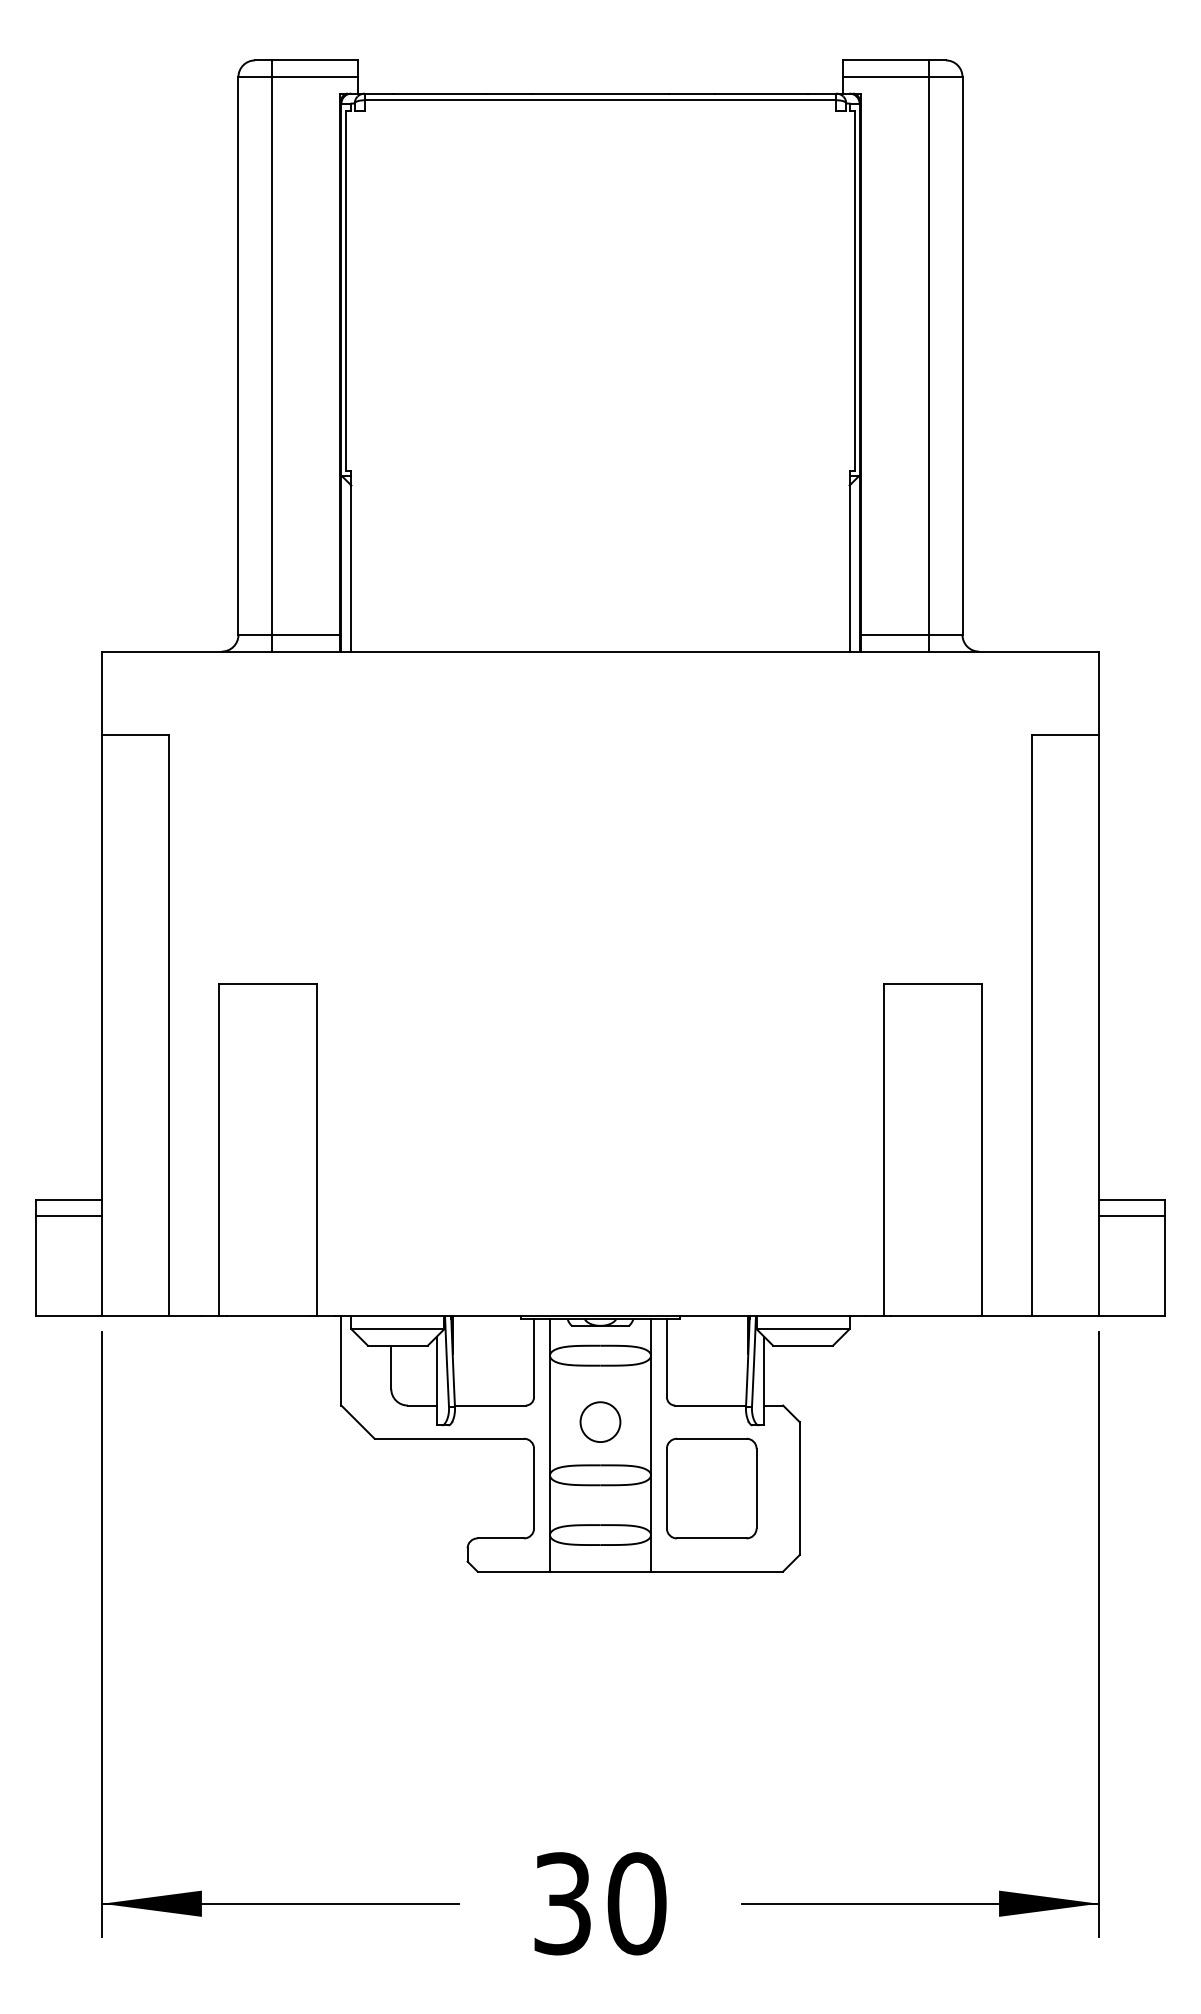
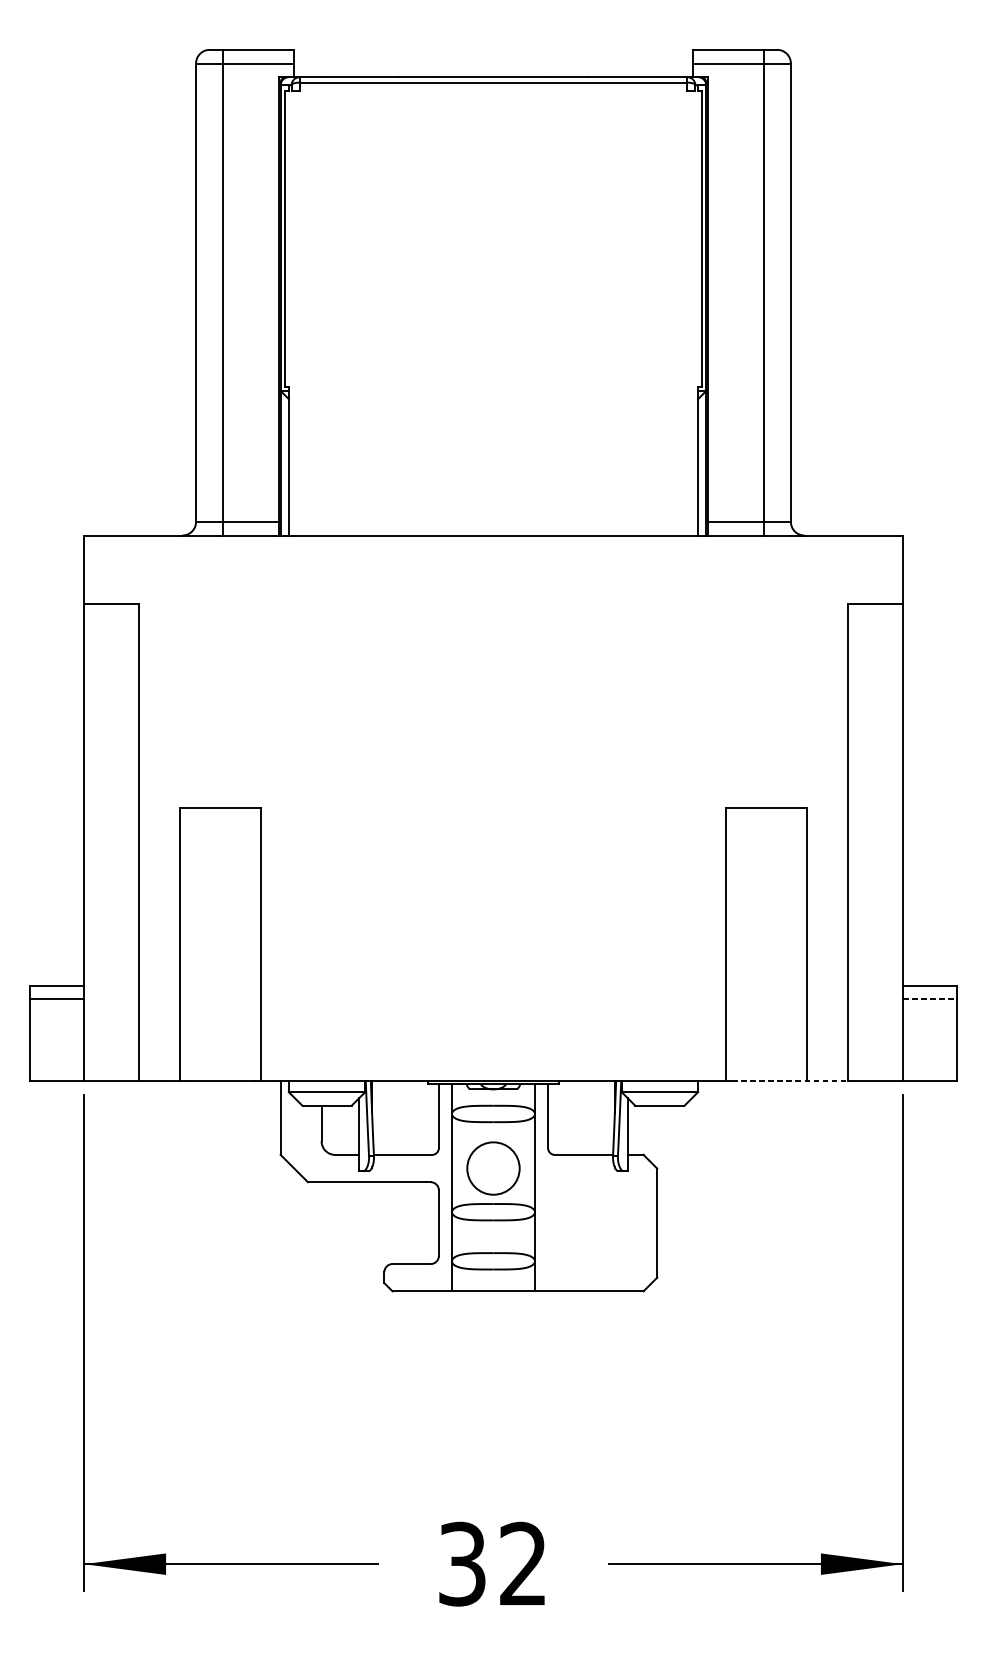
line: (1132, 1216) -> (930, 999), solid -> dashed
line: (961, 1315) -> (790, 1080), solid -> dashed
circle: (600, 1422) -> (493, 1168), size x1.6
part: (711, 1488) -> (584, 1223), removed
text: (636, 1903) -> (523, 1563), 30 -> 32

